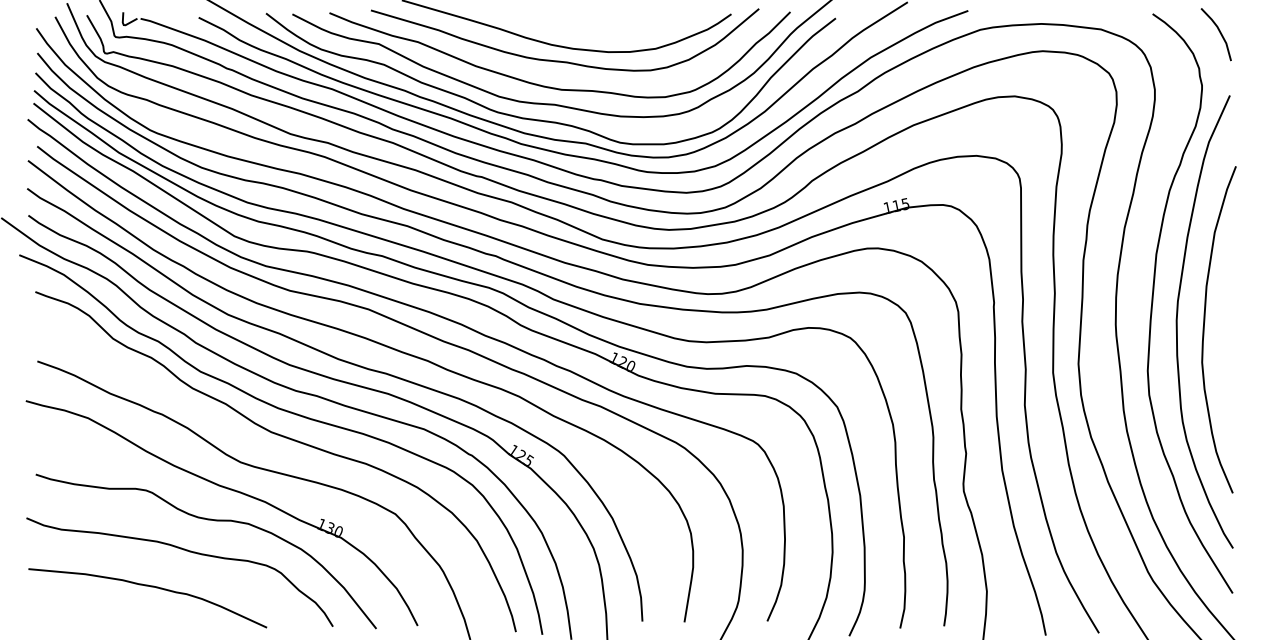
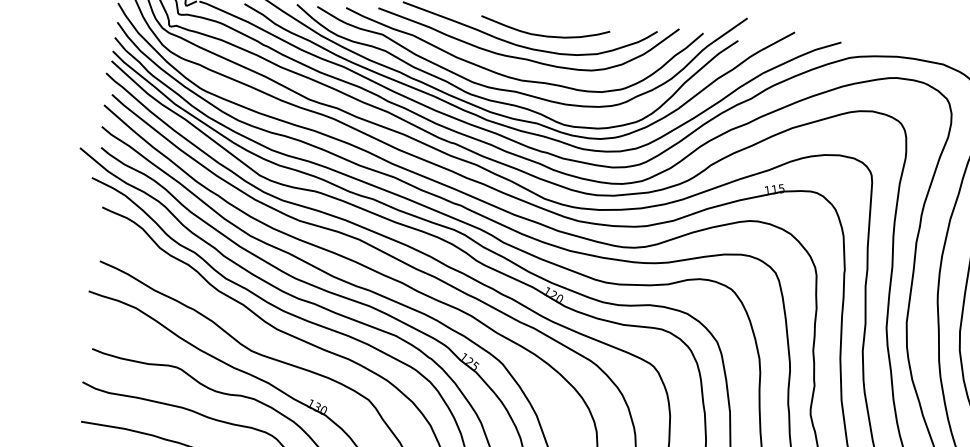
curve: (586, 29) -> (544, 35), added

